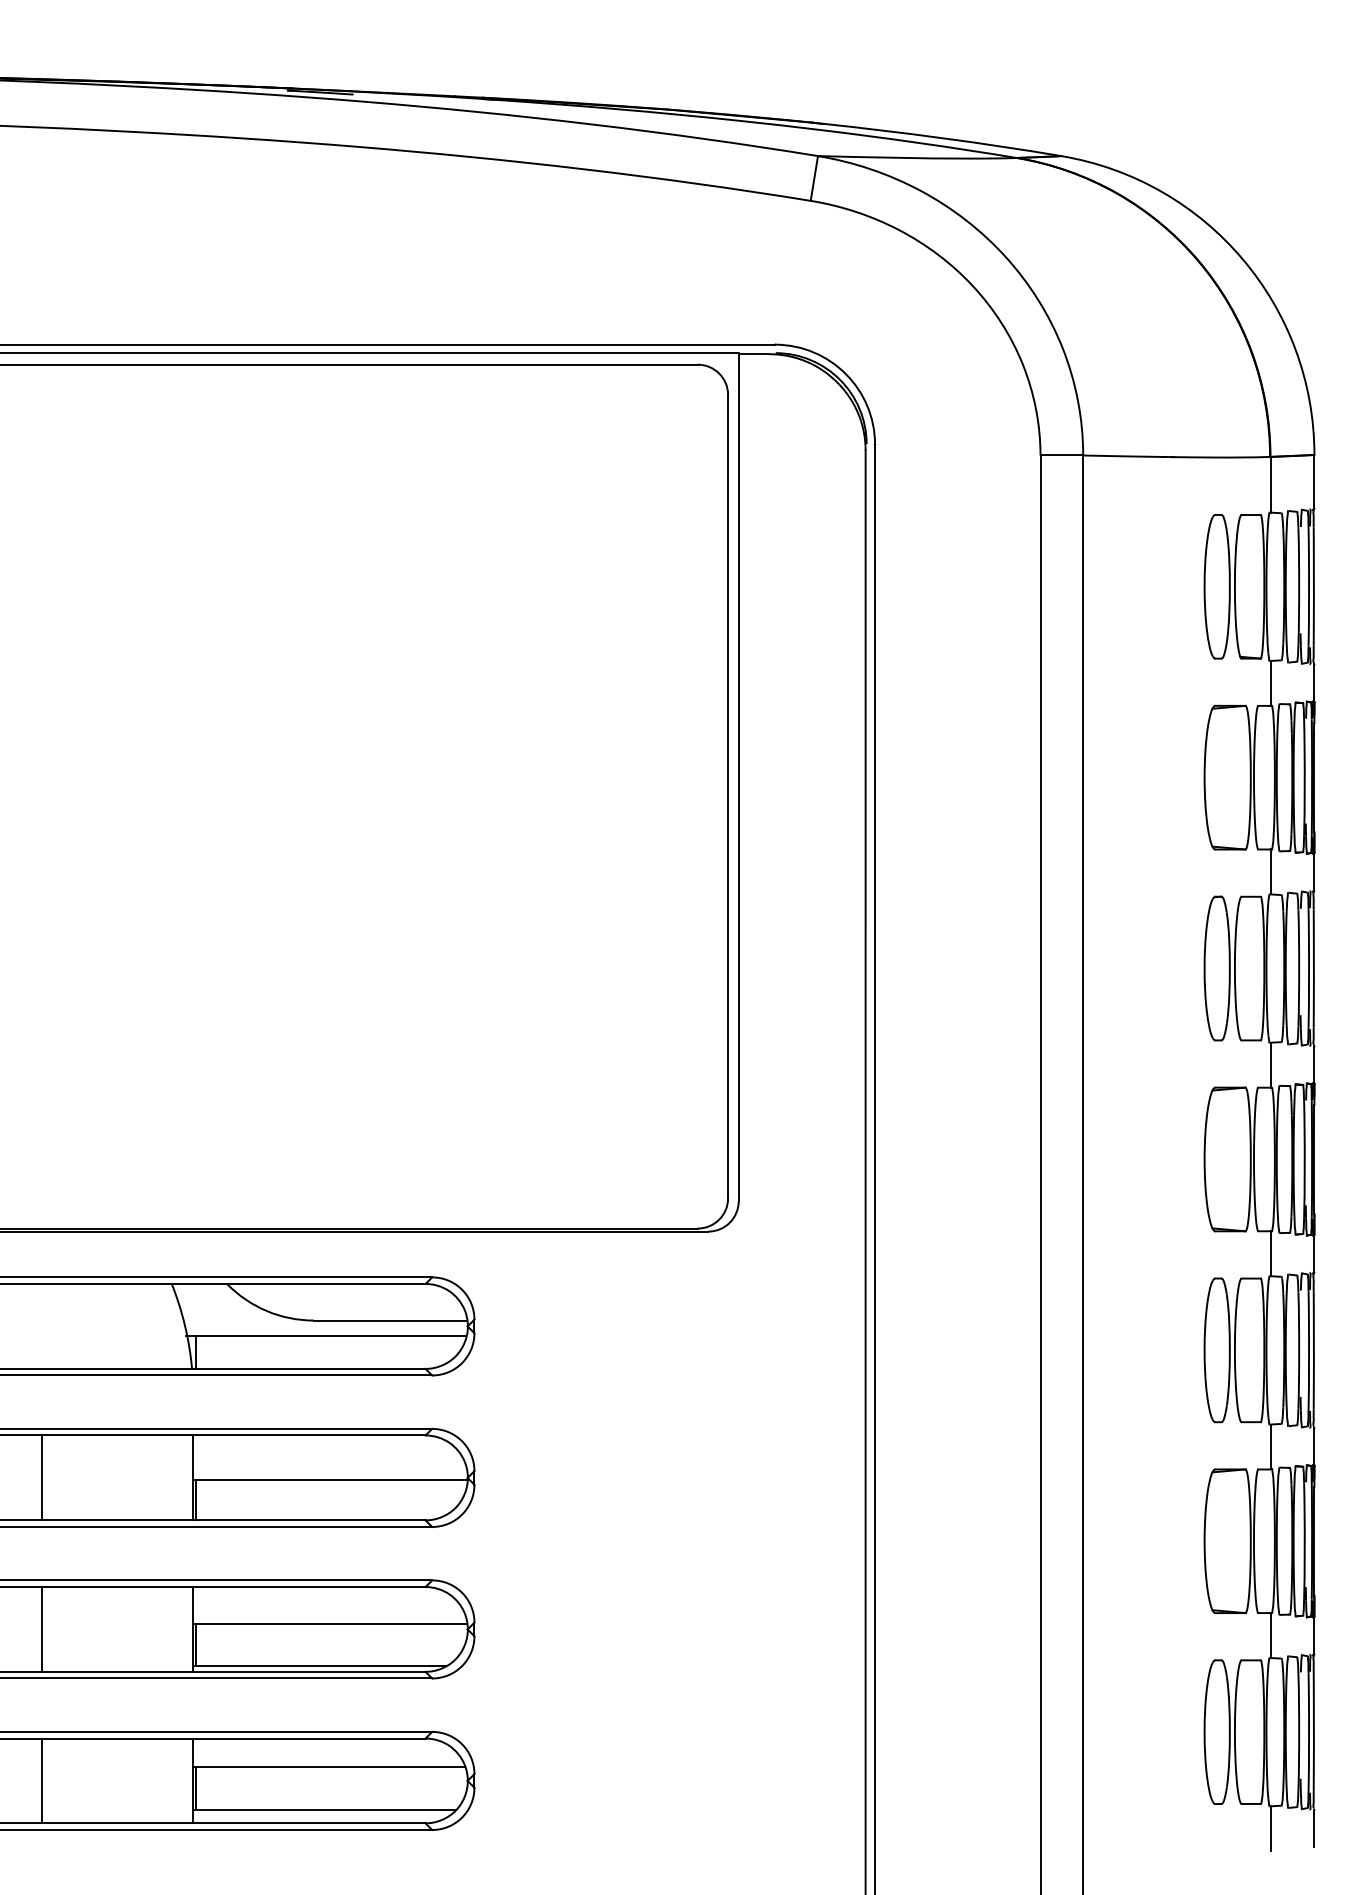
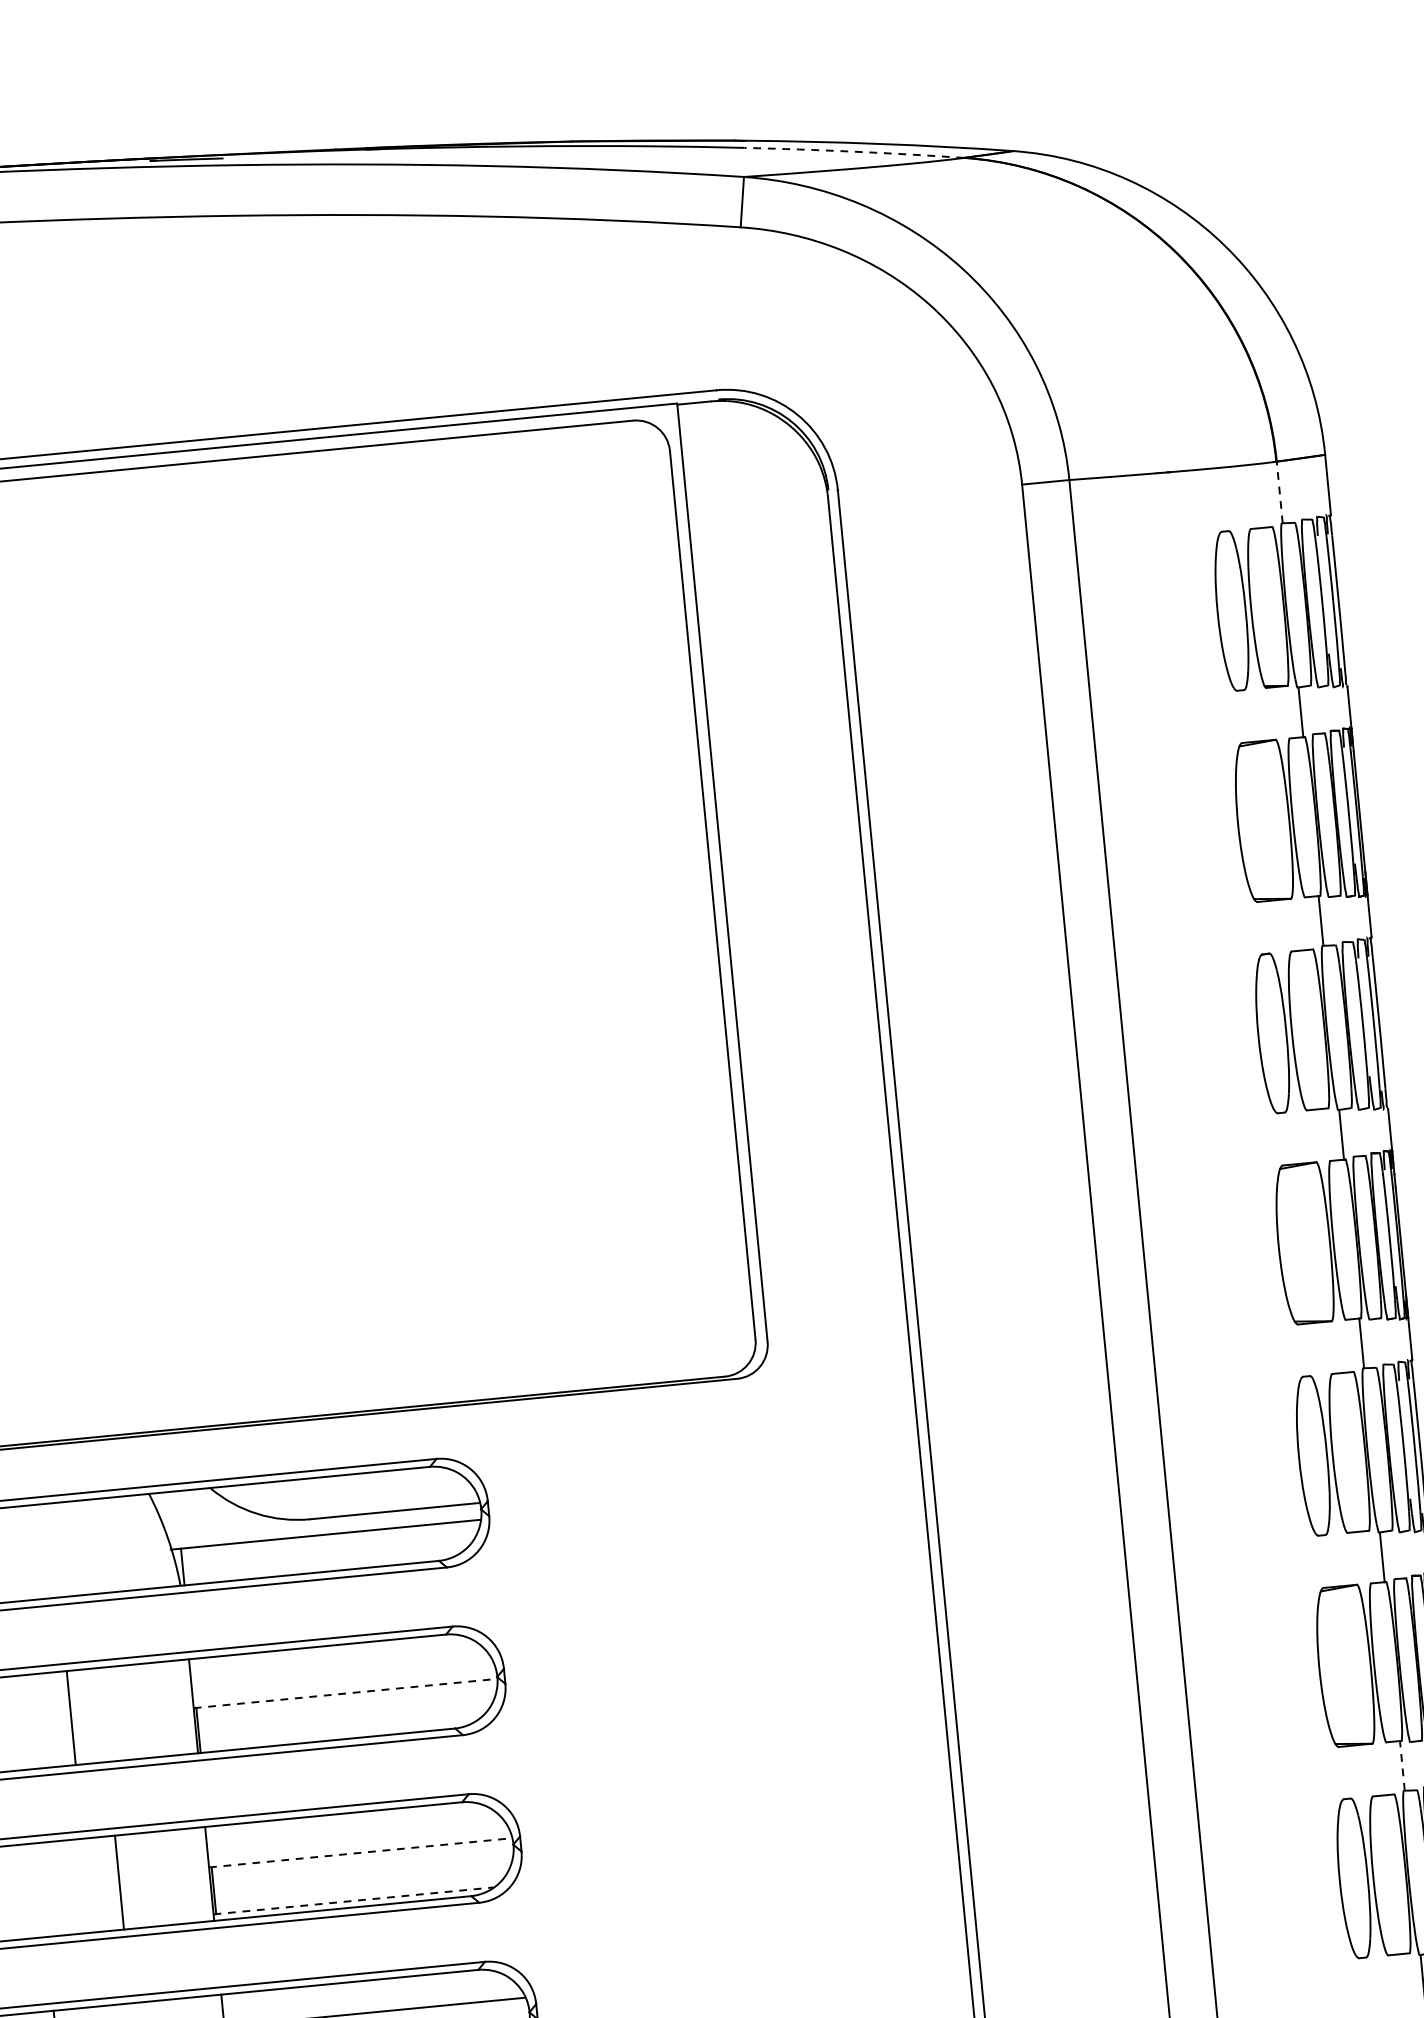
arc: (919, 142) -> (854, 151), solid -> dashed
line: (1270, 484) -> (1279, 492), solid -> dashed
line: (41, 1477) -> (70, 1717), moved
line: (331, 1479) -> (346, 1693), solid -> dashed
line: (330, 1623) -> (360, 1852), solid -> dashed
line: (41, 1628) -> (119, 1881), moved
line: (1270, 1635) -> (1402, 1765), solid -> dashed
line: (320, 1665) -> (354, 1900), solid -> dashed

